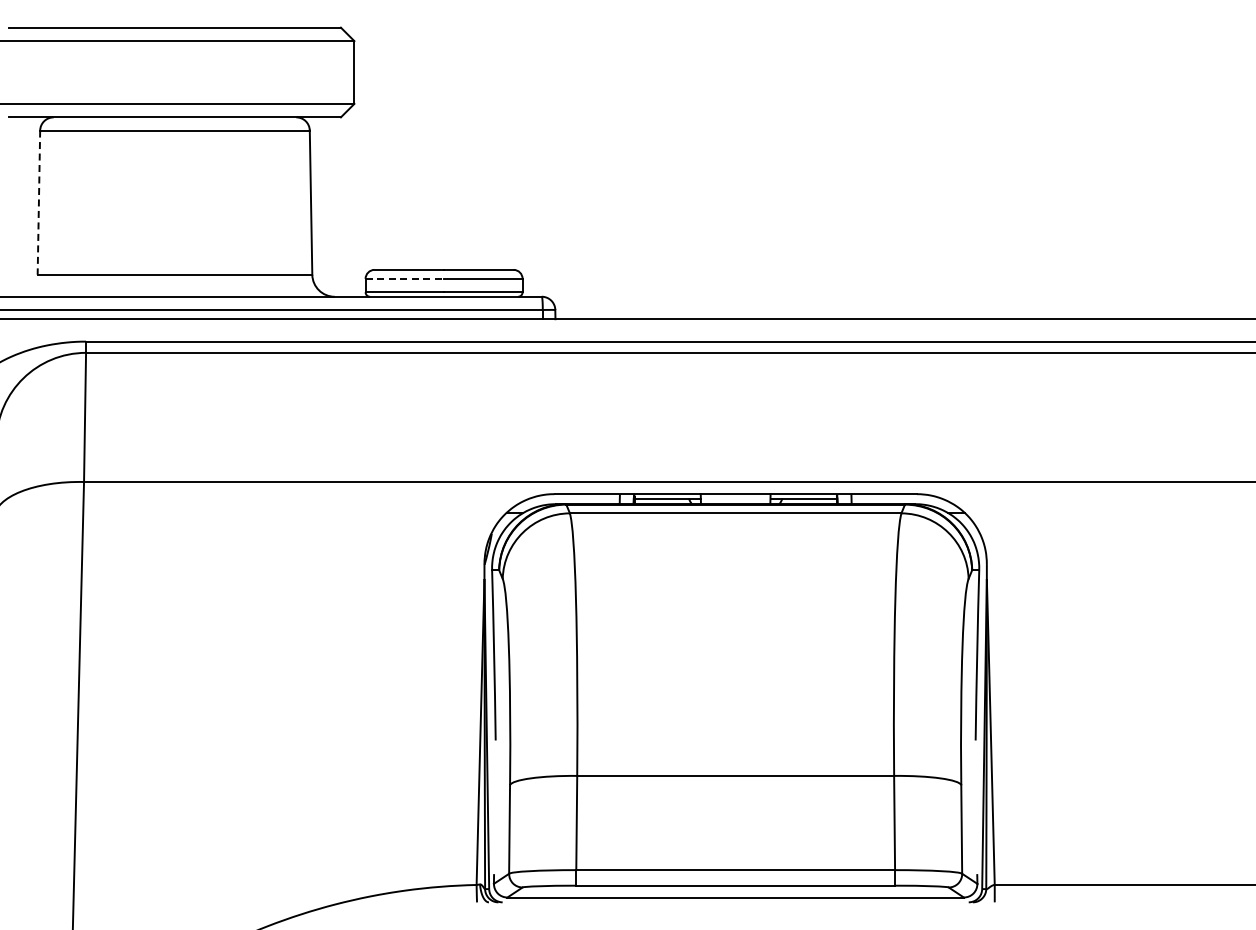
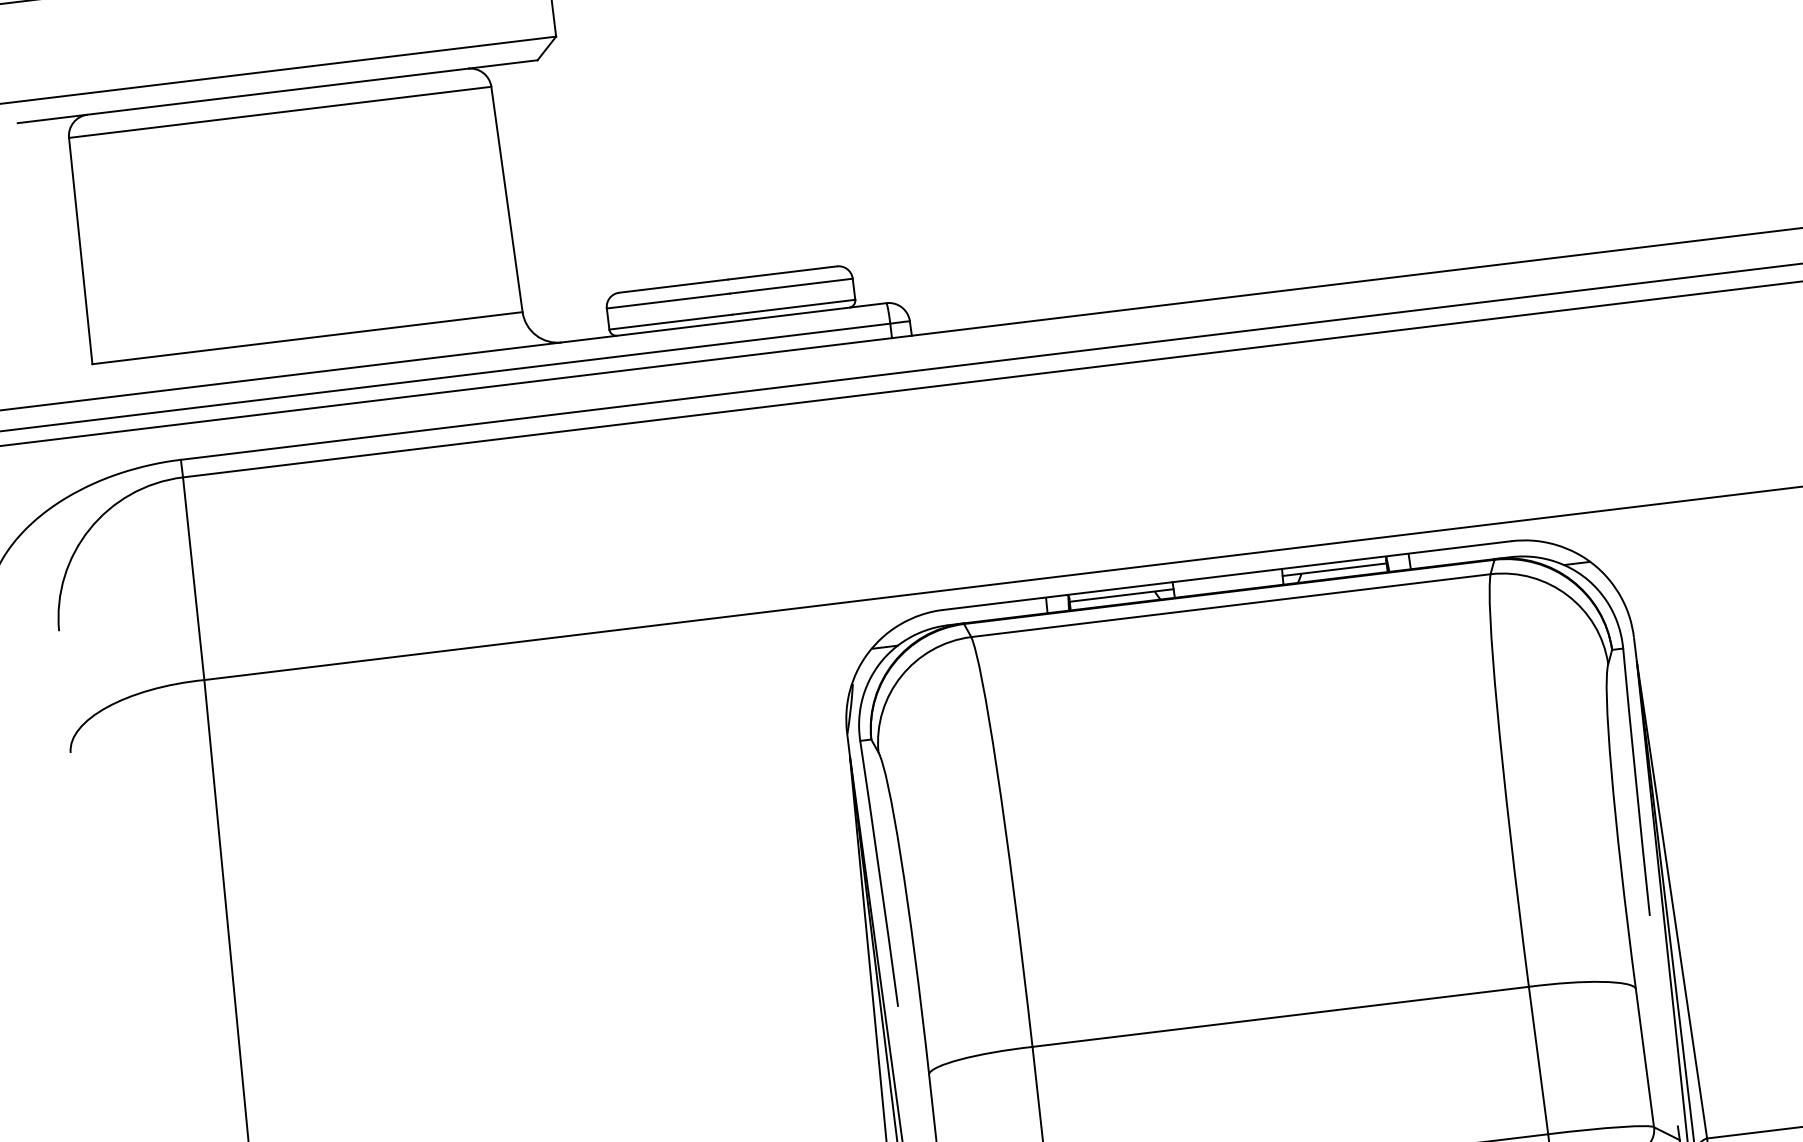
line: (38, 203) -> (80, 252), dashed -> solid
line: (405, 278) -> (669, 300), dashed -> solid

